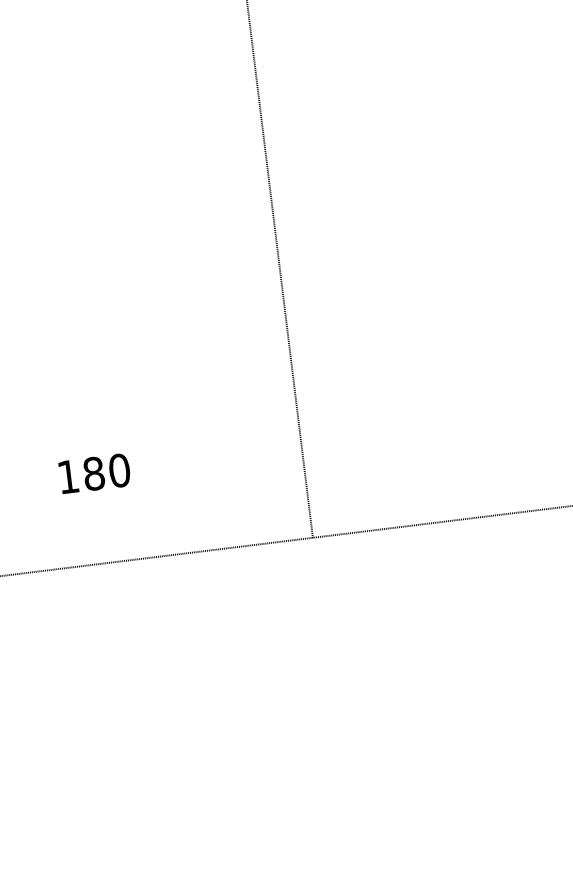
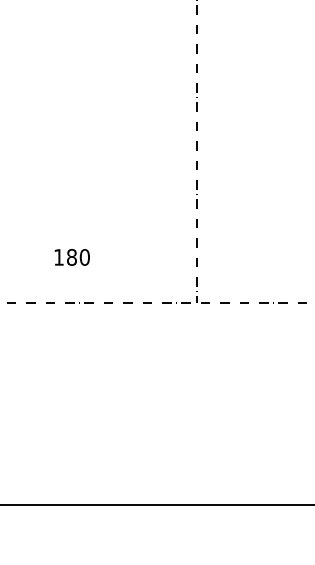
text: (93, 474) -> (71, 257), moved

